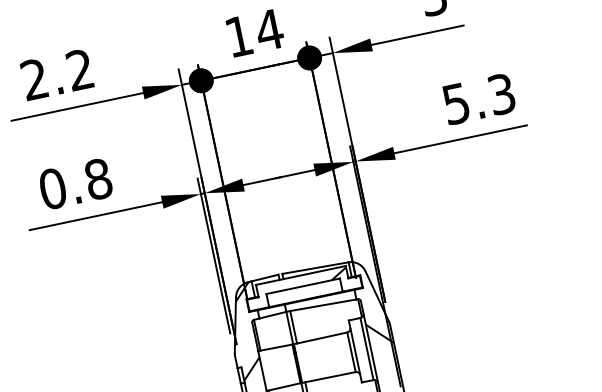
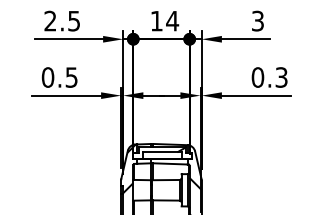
text: (78, 68) -> (73, 20), 2.2 -> 2.5
text: (455, 103) -> (257, 77), 5.3 -> 0.3
text: (97, 179) -> (71, 77), 0.8 -> 0.5

